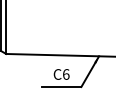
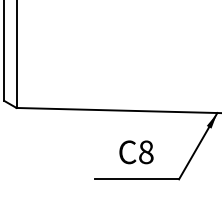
text: (66, 74) -> (146, 152), C6 -> C8

